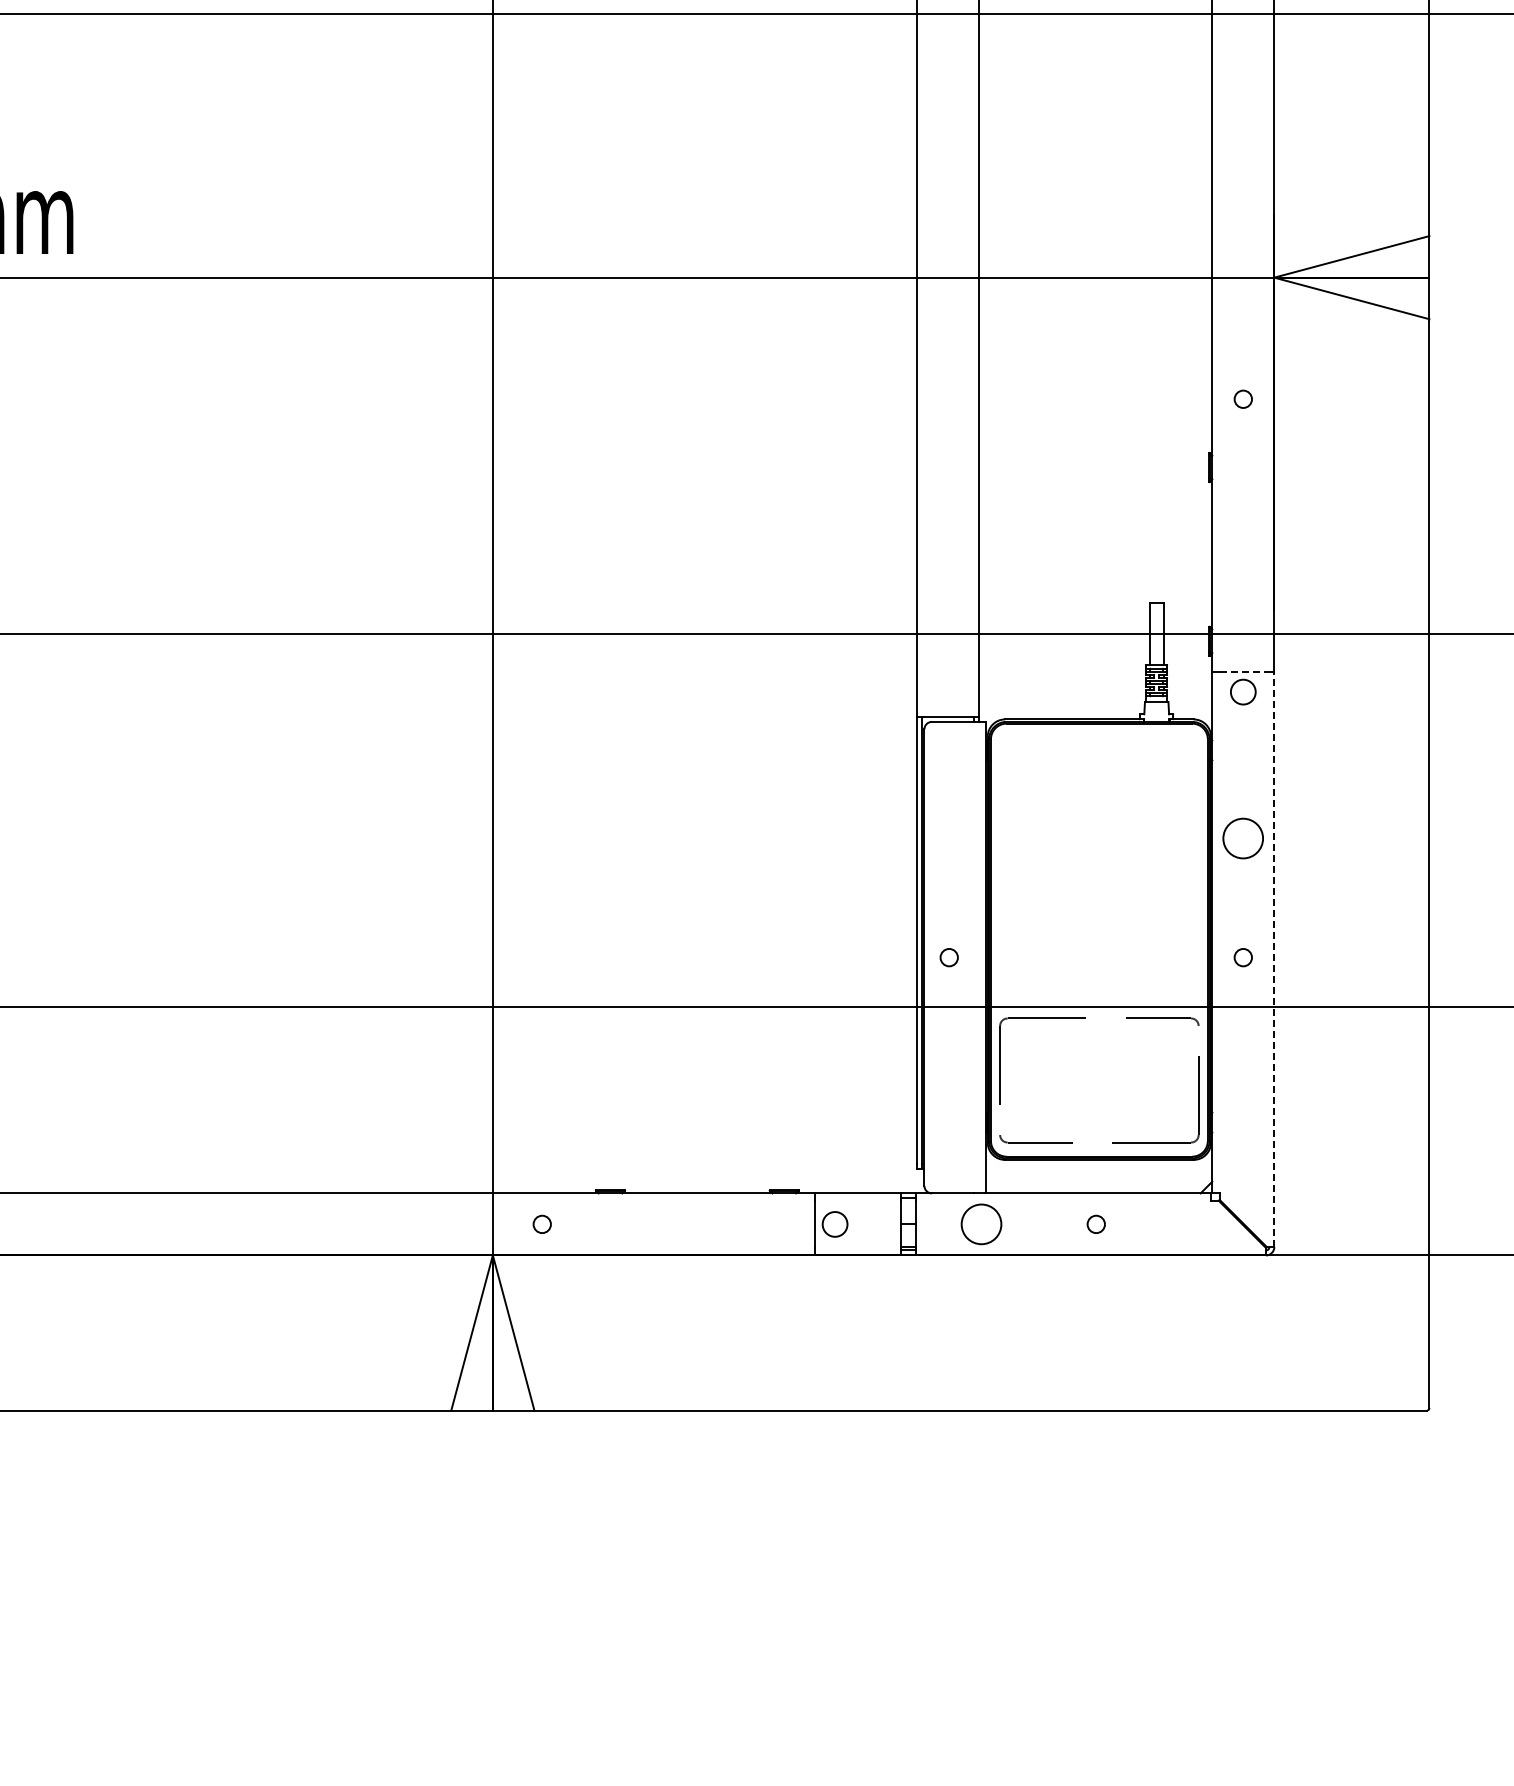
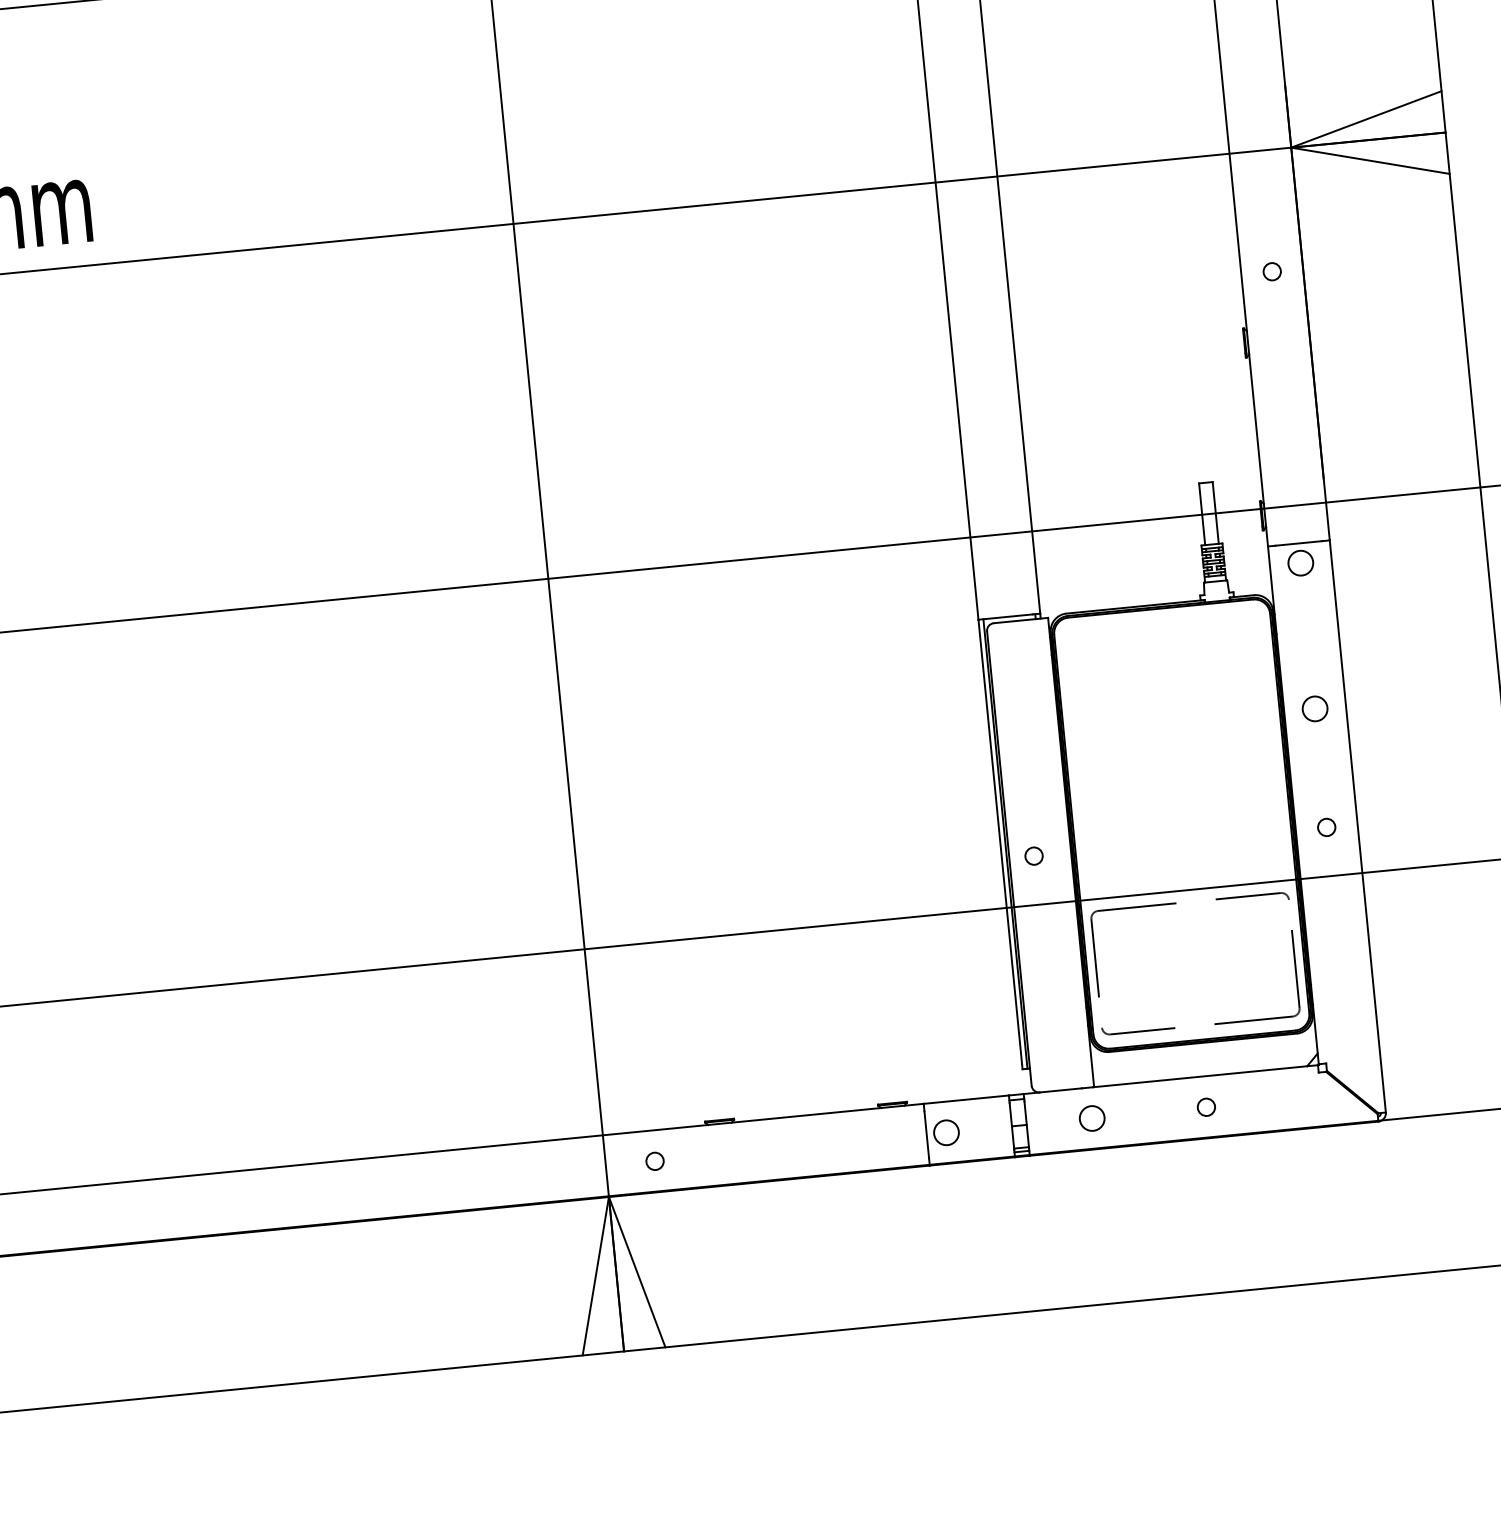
line: (1243, 672) -> (1299, 543), dashed -> solid
circle: (1243, 838) -> (1315, 708), size x0.62
line: (1274, 959) -> (1357, 826), dashed -> solid
circle: (981, 1224) -> (1092, 1118), size x0.62

